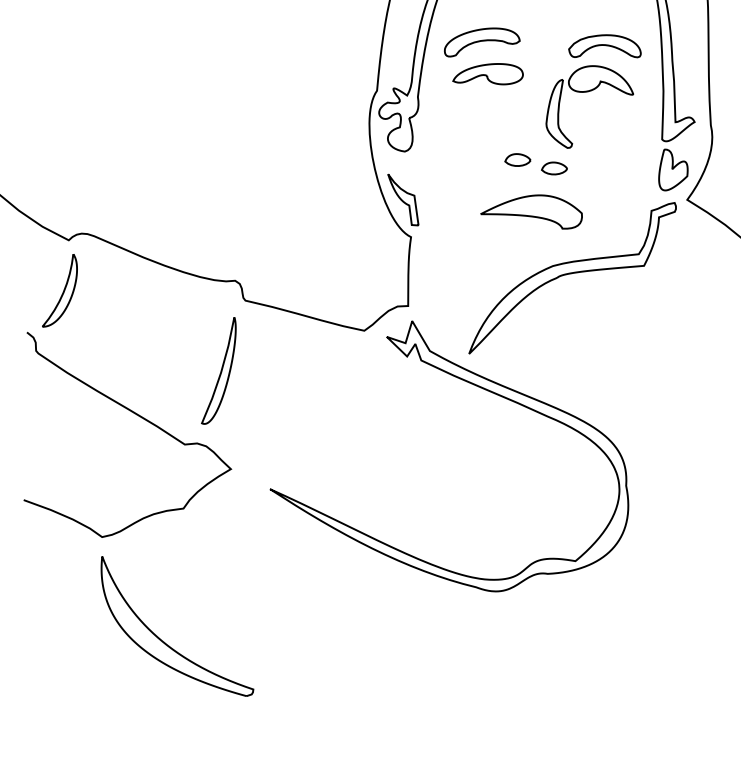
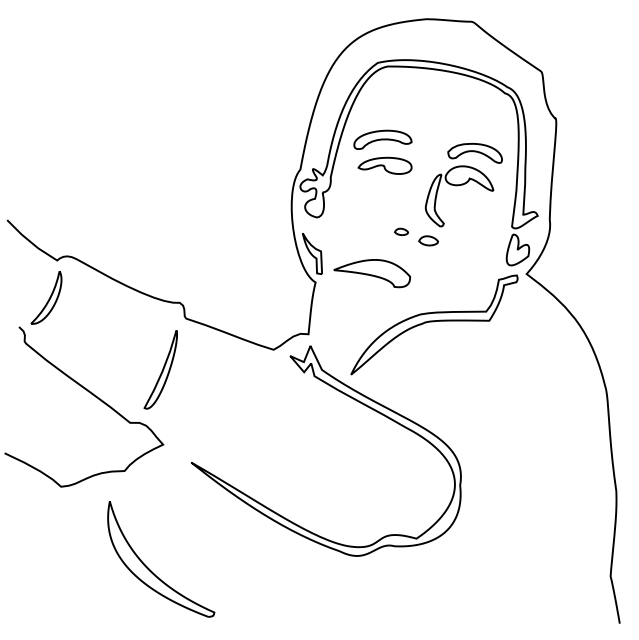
part: (517, 159) -> (401, 231), size x0.7
part: (530, 213) -> (371, 273), moved
part: (164, 640) -> (150, 569), moved

